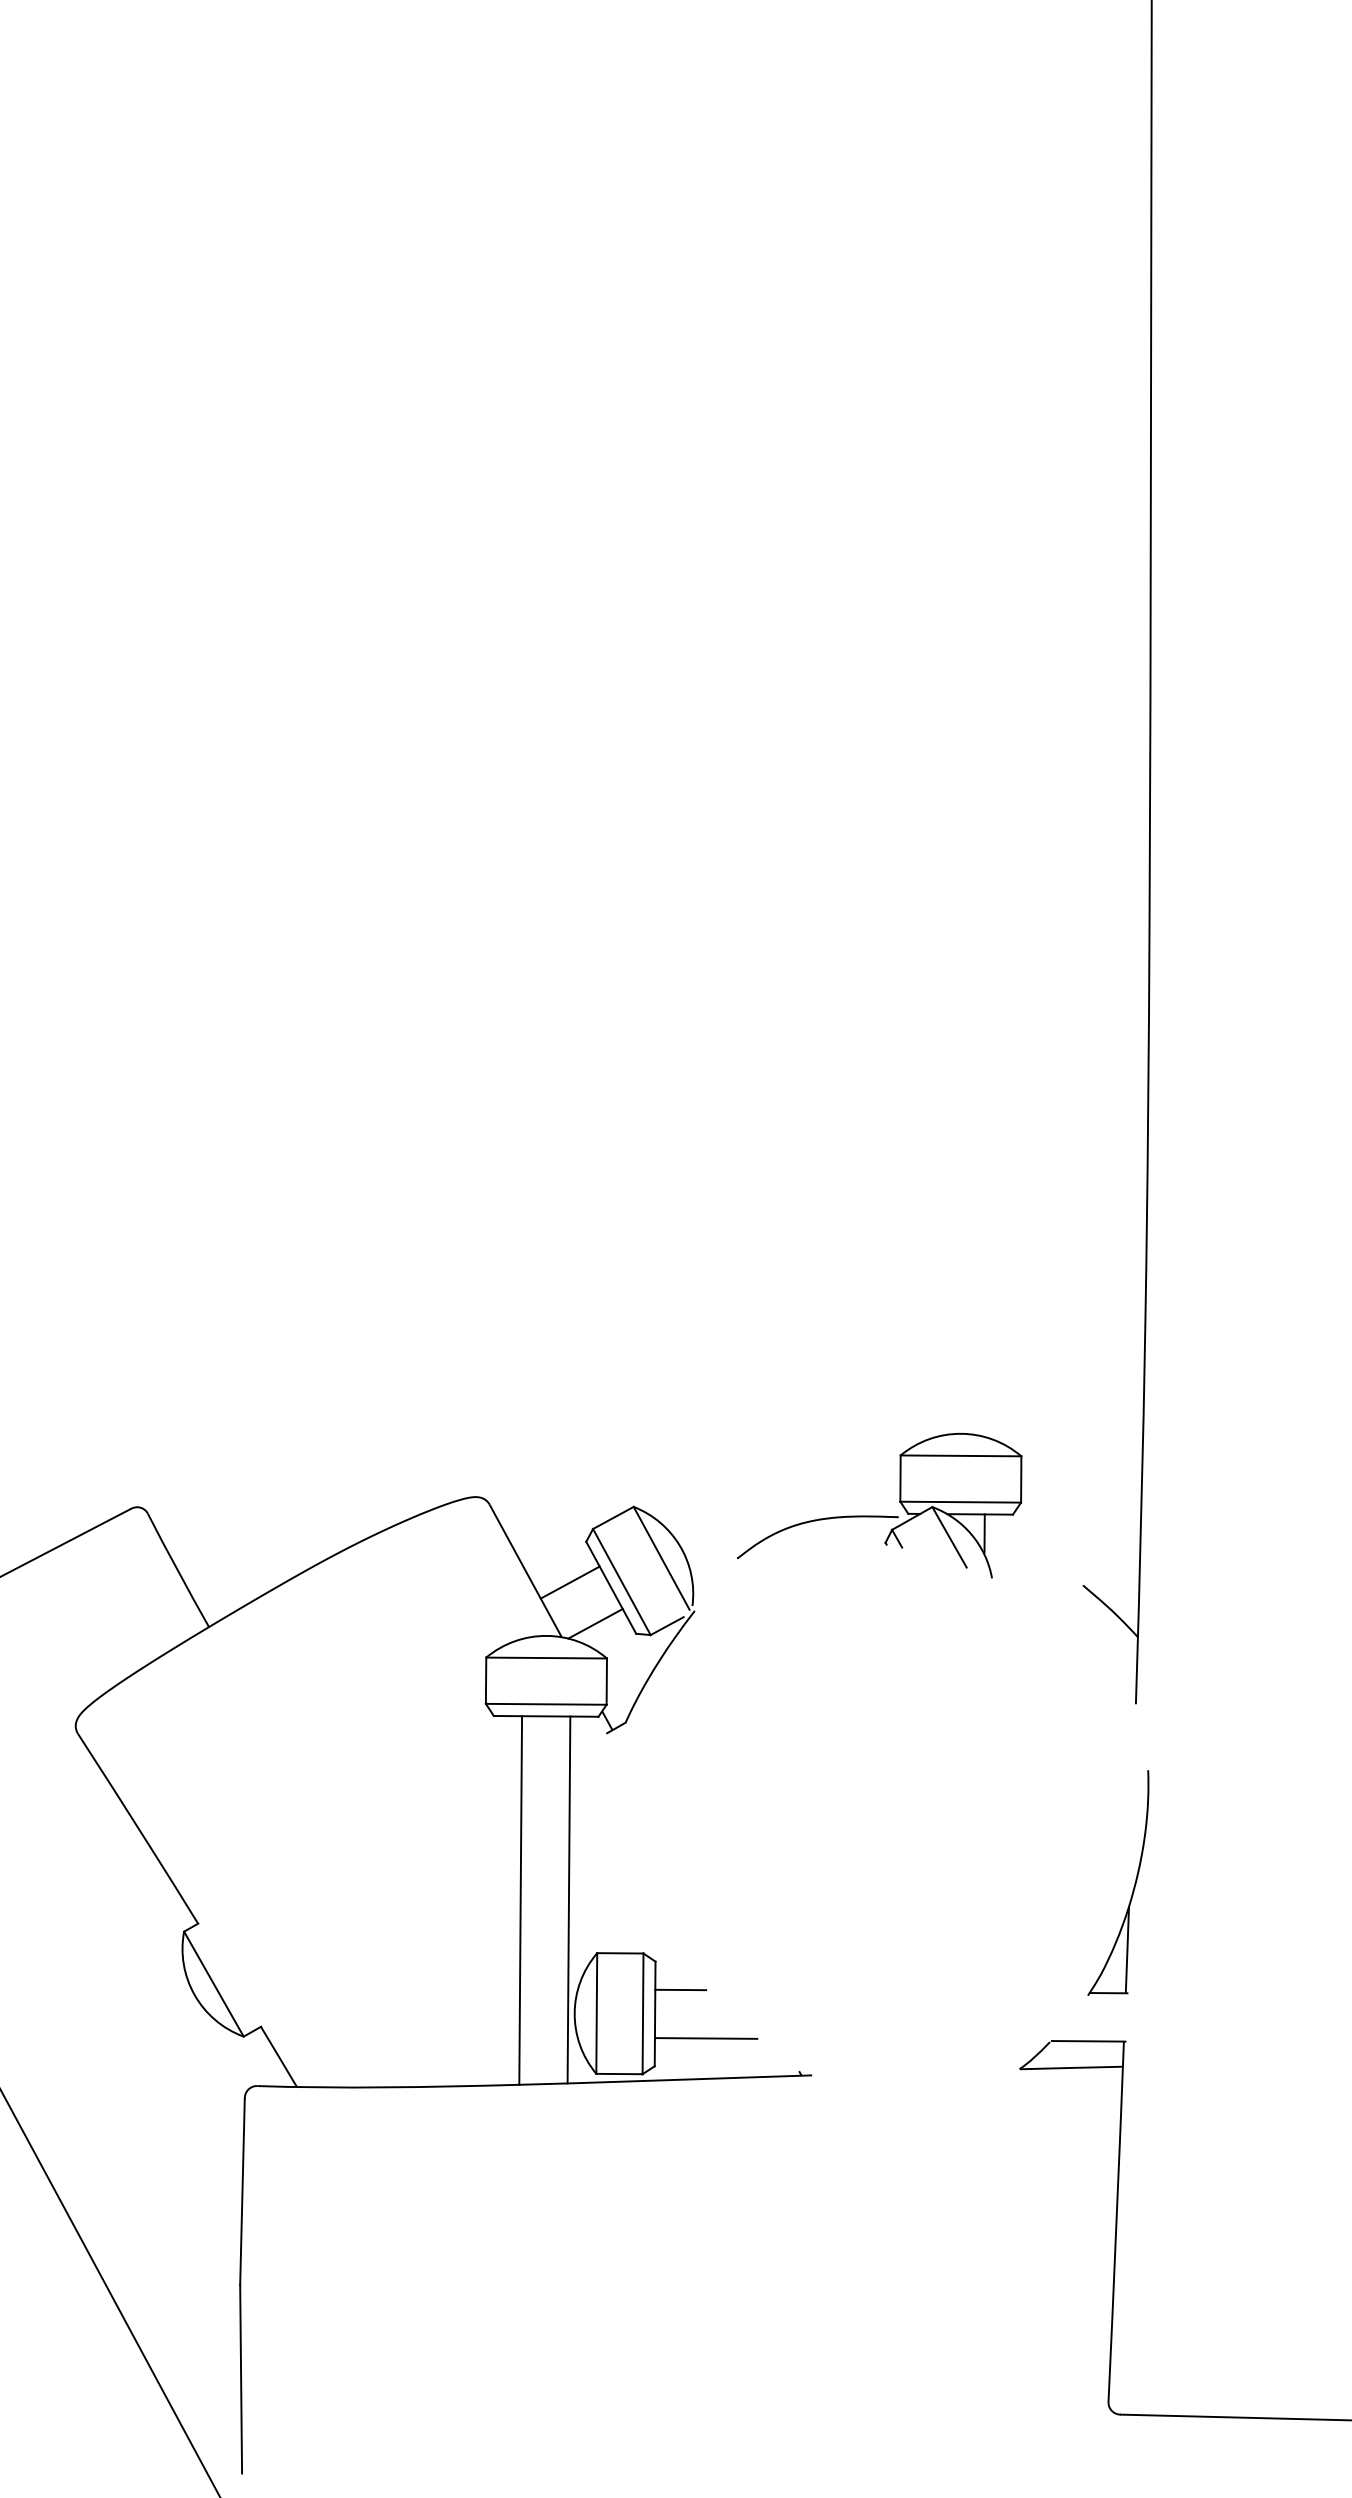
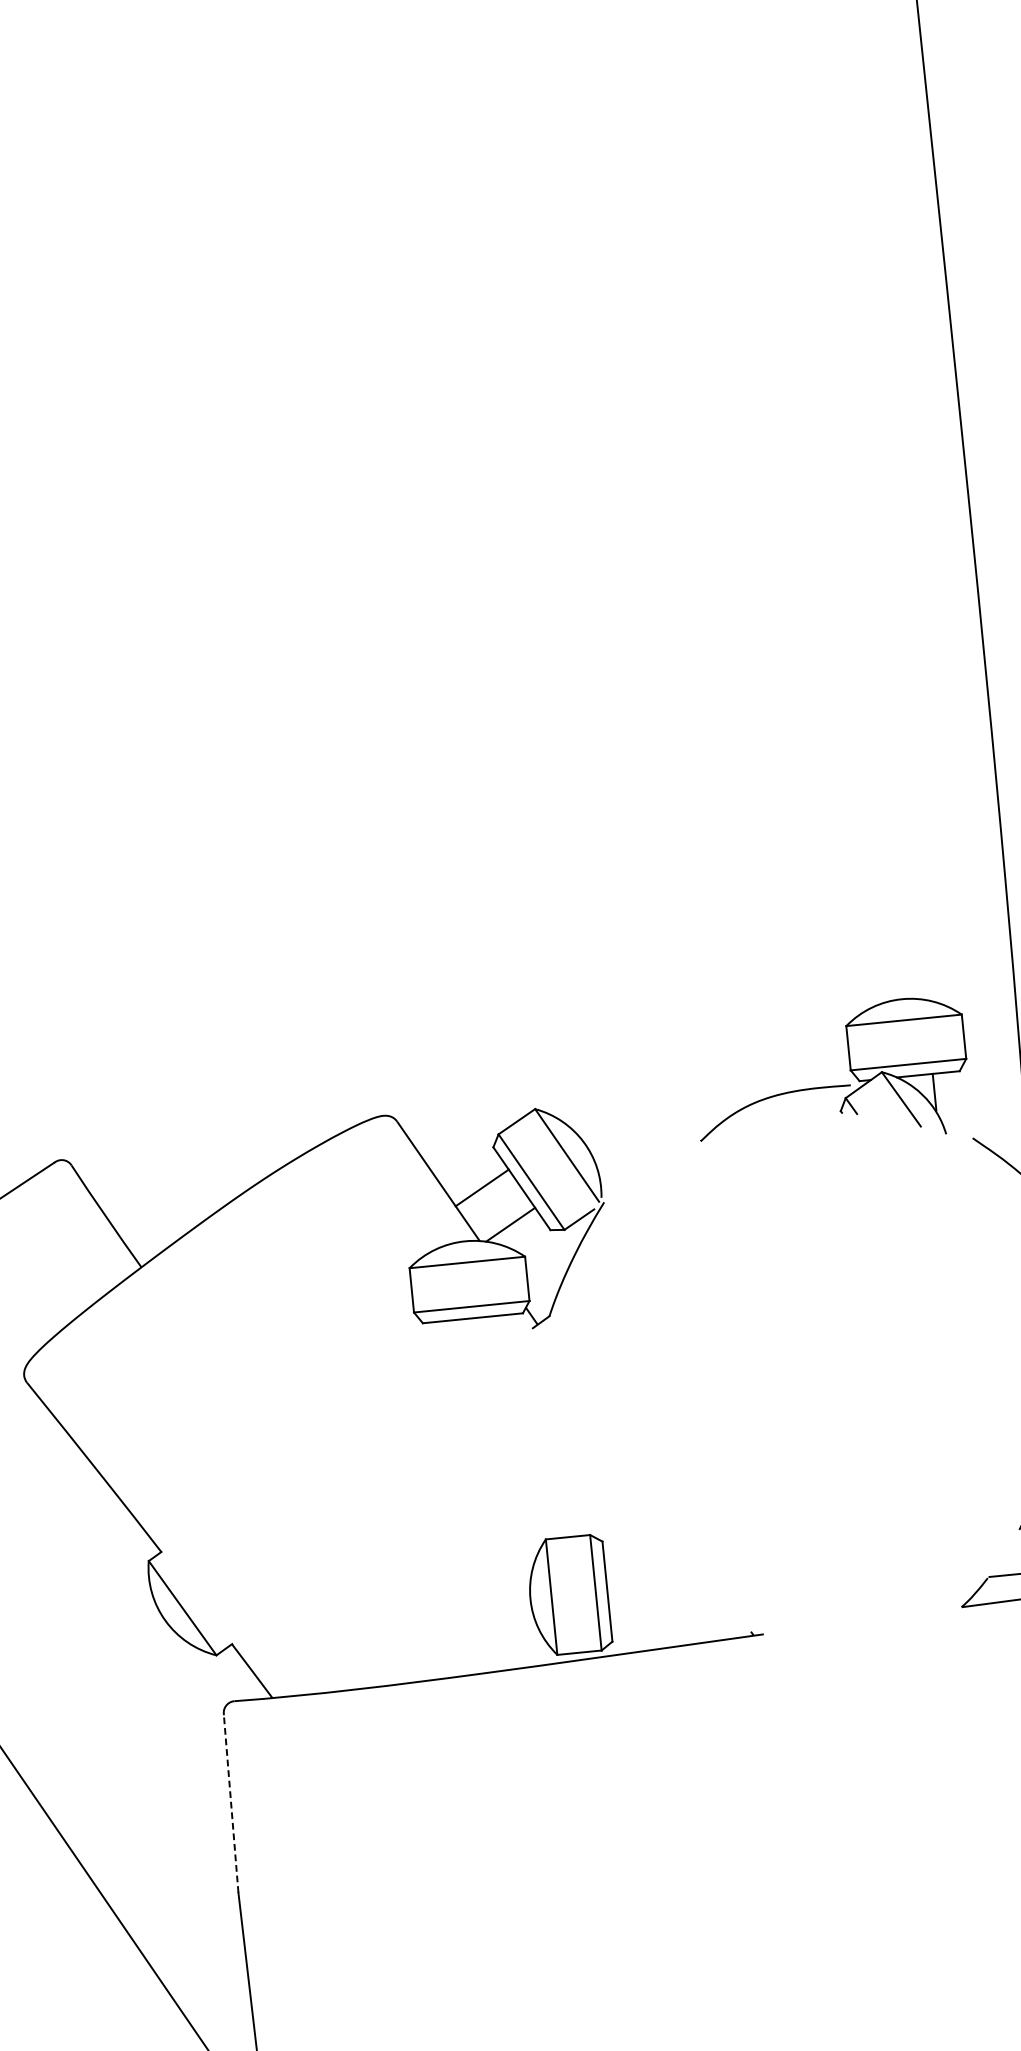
part: (879, 1515) -> (832, 1085), moved
line: (568, 1899) -> (512, 1491), removed
line: (520, 1900) -> (467, 1496), removed
line: (680, 1989) -> (629, 1565), removed
line: (705, 2038) -> (658, 1609), removed
line: (242, 2192) -> (231, 1804), solid -> dashed

